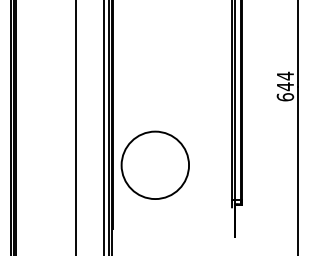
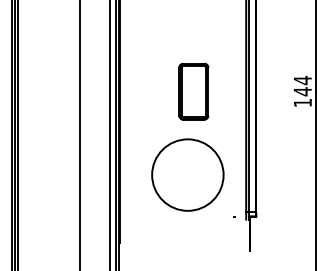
part: (182, 86) -> (193, 91), added
text: (285, 96) -> (302, 102), 644 -> 144
circle: (154, 164) -> (187, 174), moved

